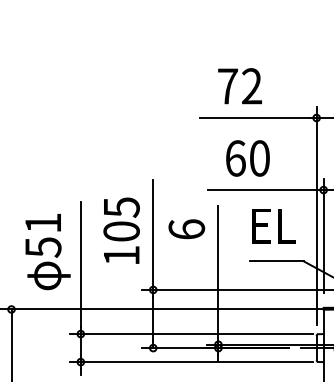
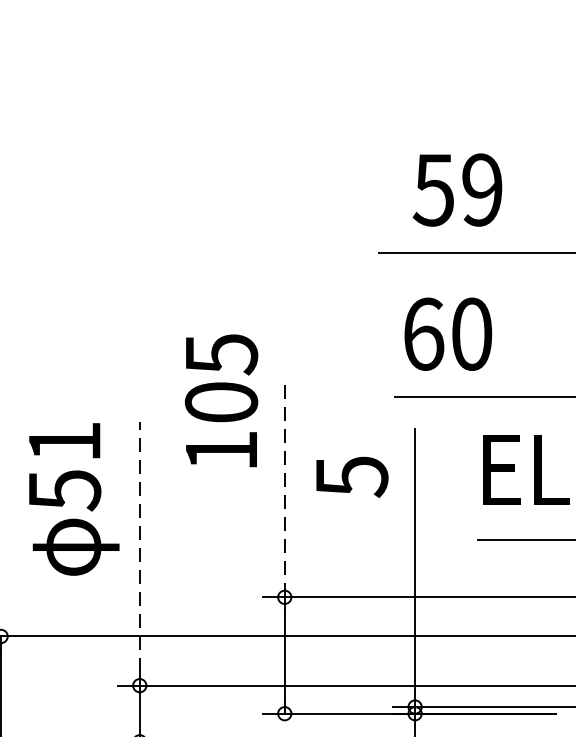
text: (239, 86) -> (457, 190), 72 -> 59
text: (247, 158) -> (447, 334), moved
text: (186, 229) -> (351, 476), 6 -> 5
text: (121, 230) -> (221, 400), moved
line: (153, 234) -> (285, 486), solid -> dashed
text: (47, 252) -> (73, 500), moved
line: (80, 264) -> (139, 546), solid -> dashed

